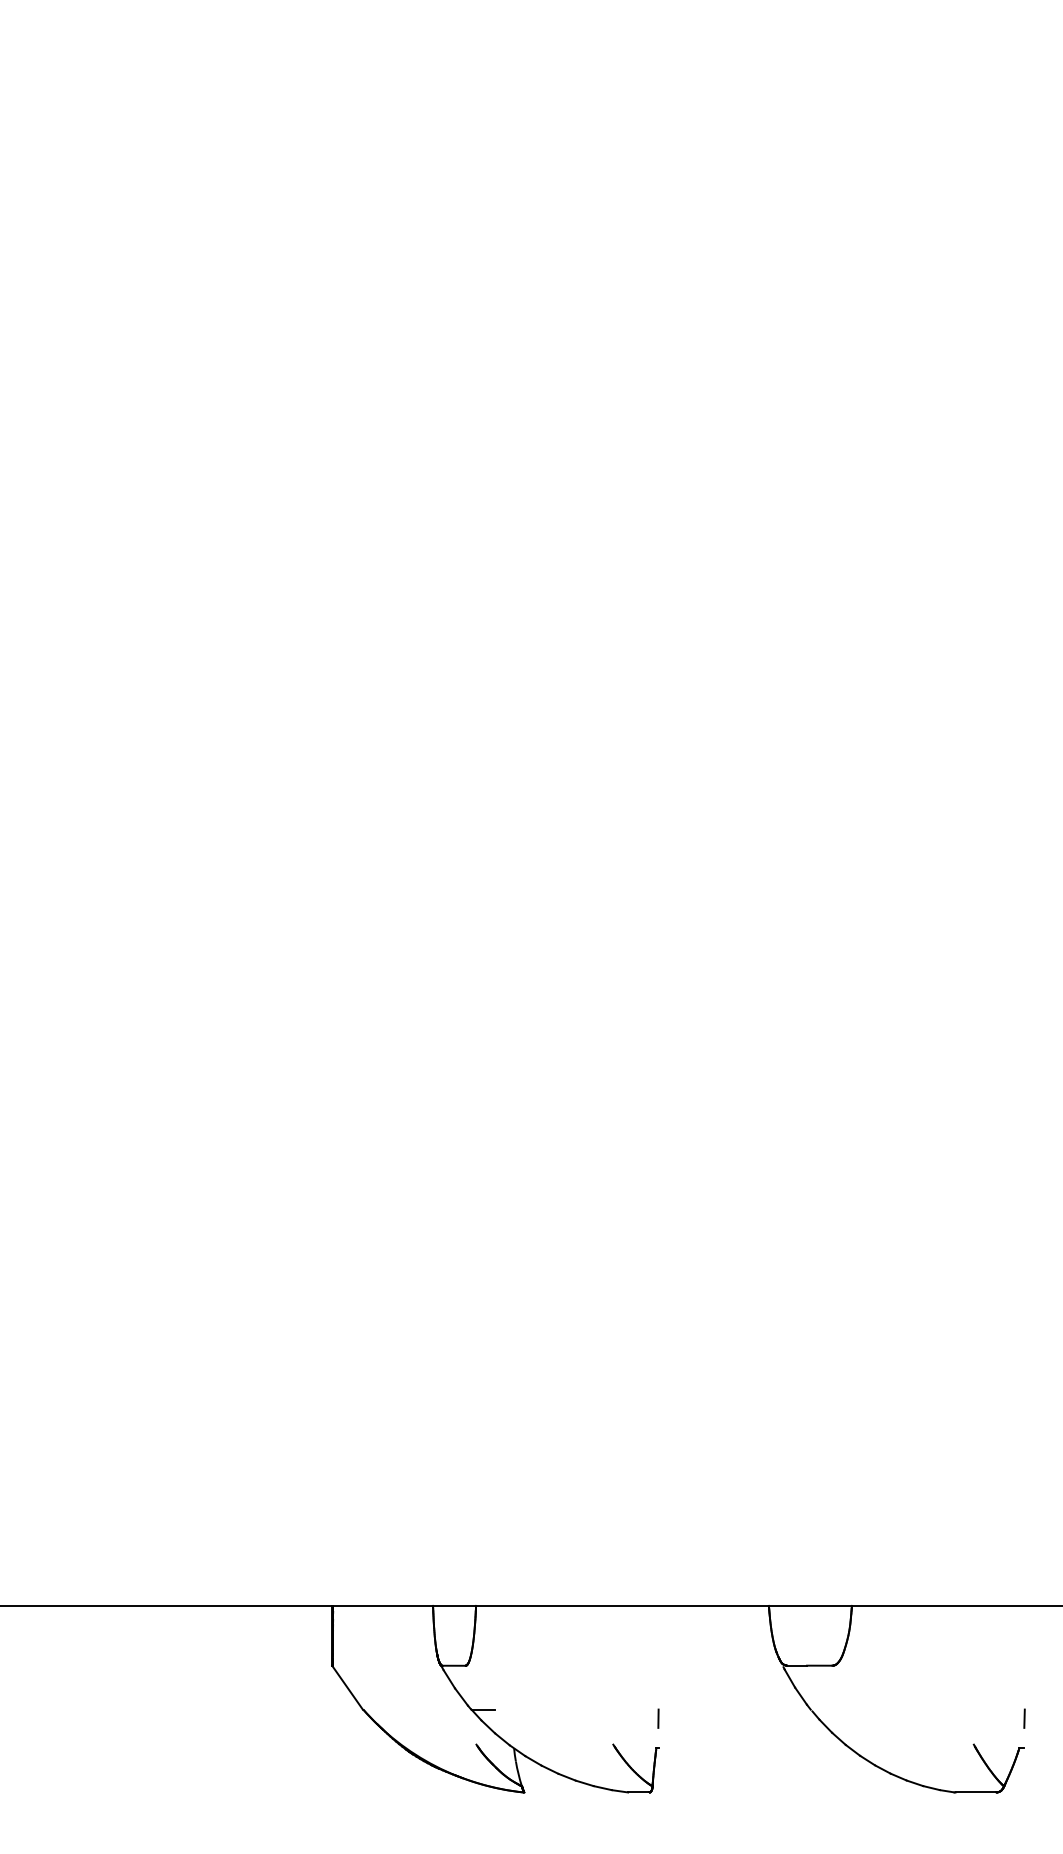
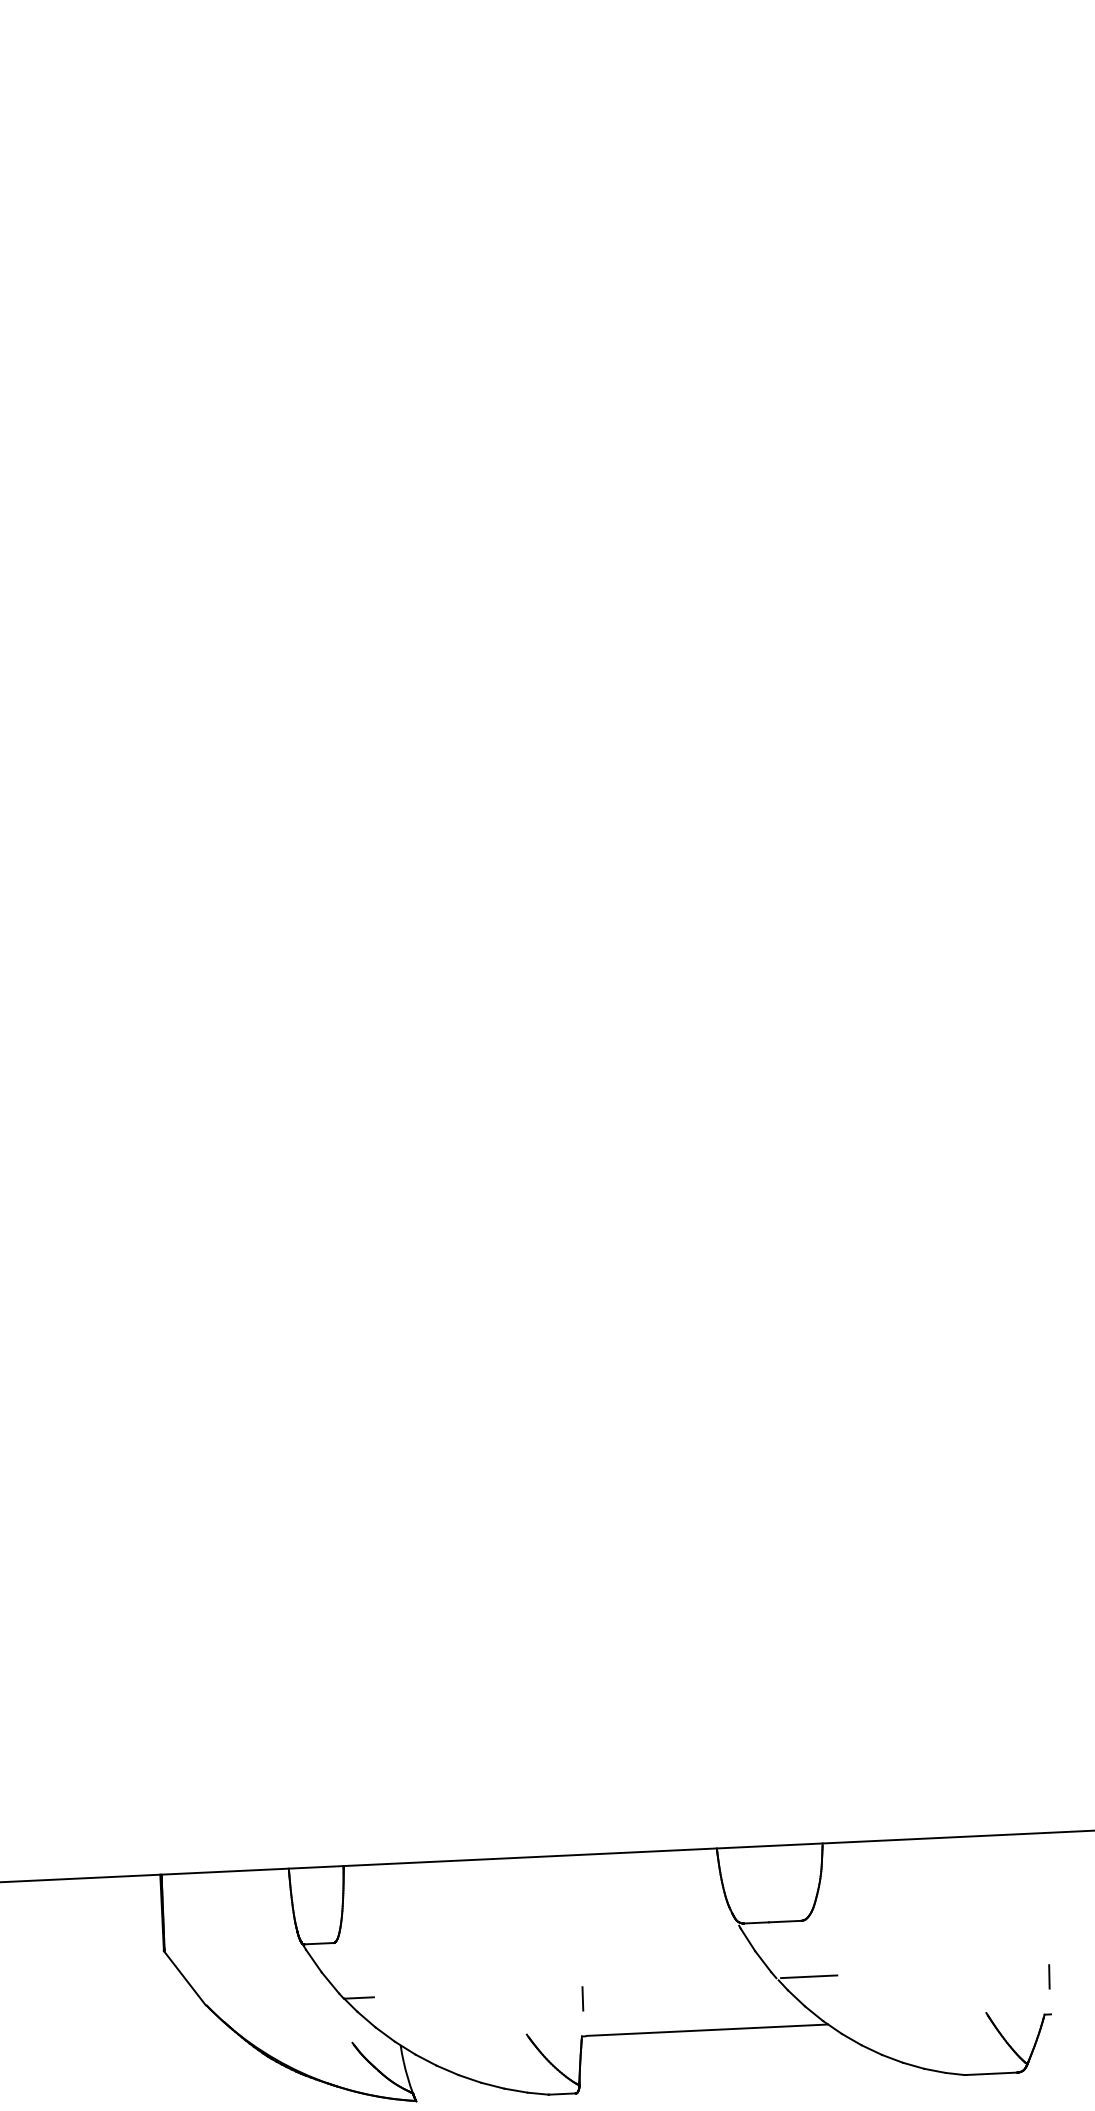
line: (836, 1709) -> (809, 1976), added
line: (754, 1747) -> (706, 2029), added

